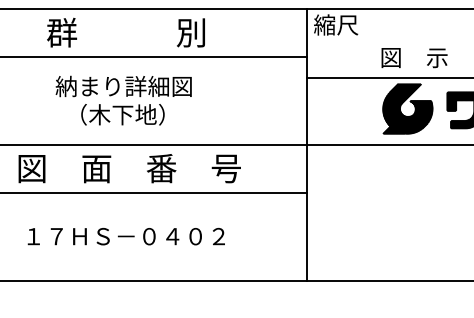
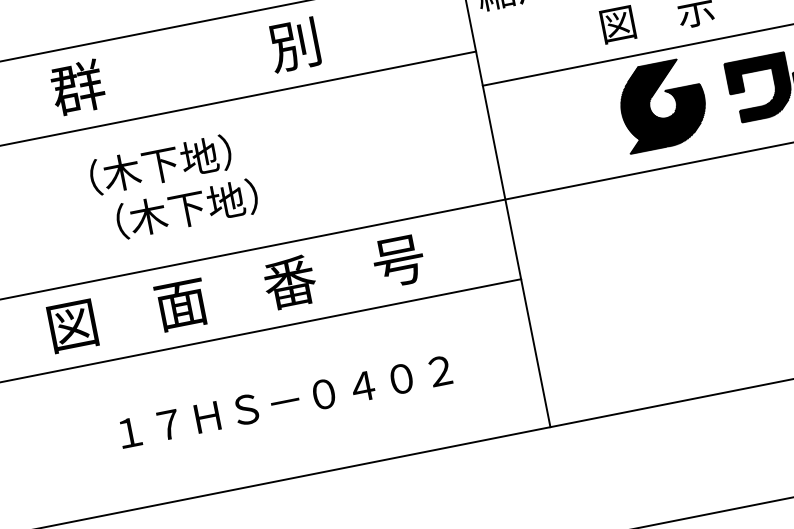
text: (125, 32) -> (184, 66), moved
text: (123, 86) -> (178, 161), 納まり詳細図 -> （木下地）
text: (129, 168) -> (236, 292), moved
text: (125, 236) -> (283, 402), moved

